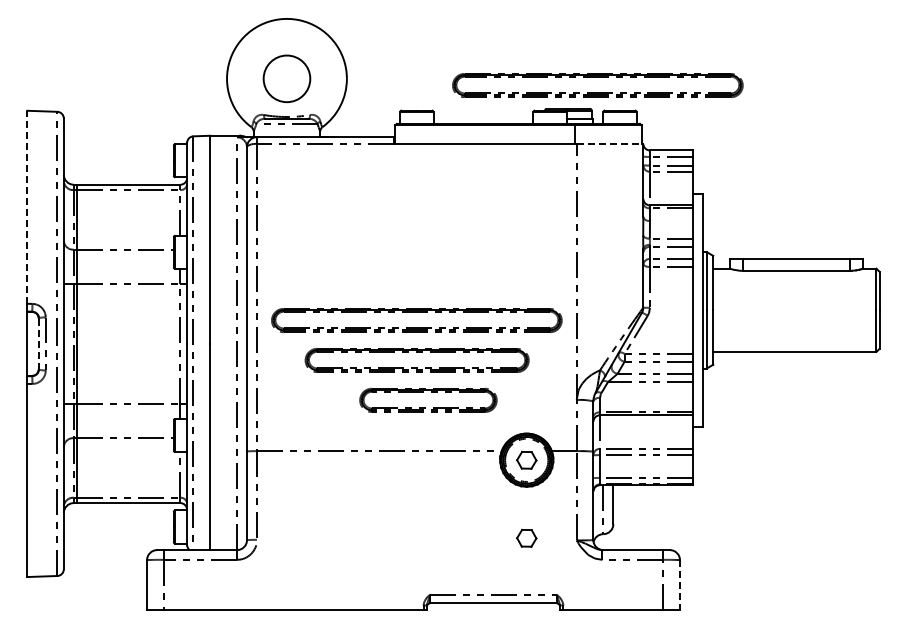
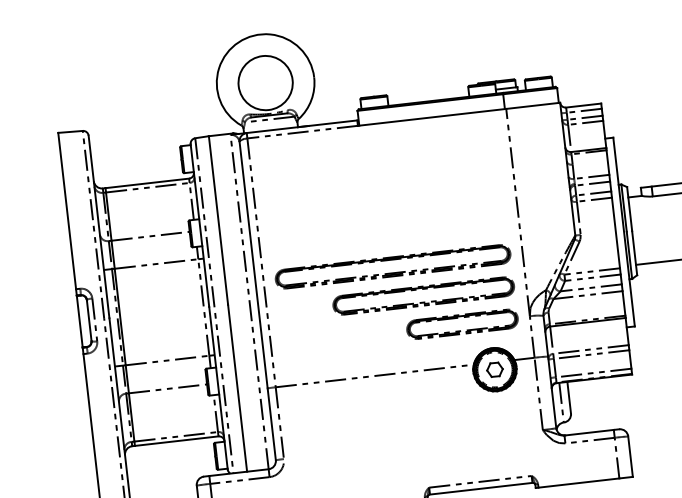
circle: (286, 78) -> (265, 82), size x1.43
part: (597, 92) -> (518, 65), removed
line: (610, 143) -> (533, 105), dashed -> solid
line: (27, 207) -> (67, 211), dashed -> solid
line: (38, 343) -> (88, 320), dashed -> solid
part: (416, 367) -> (423, 301), moved
part: (431, 392) -> (464, 317), moved
part: (526, 537) -> (501, 432), removed
line: (679, 585) -> (630, 457), dashed -> solid

